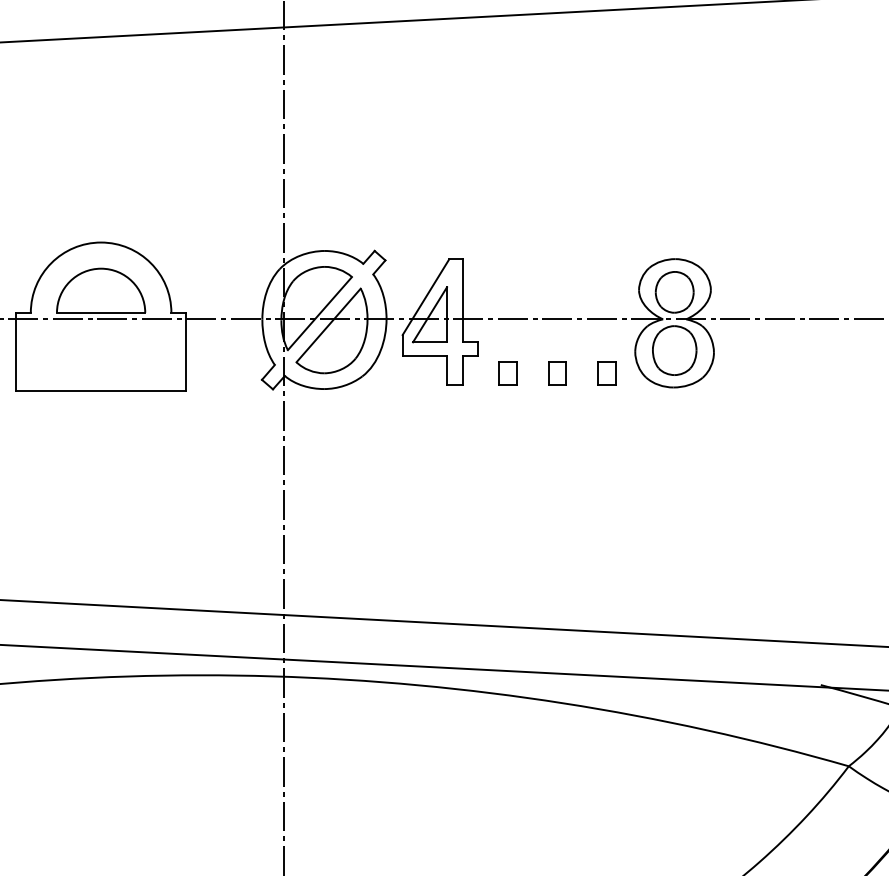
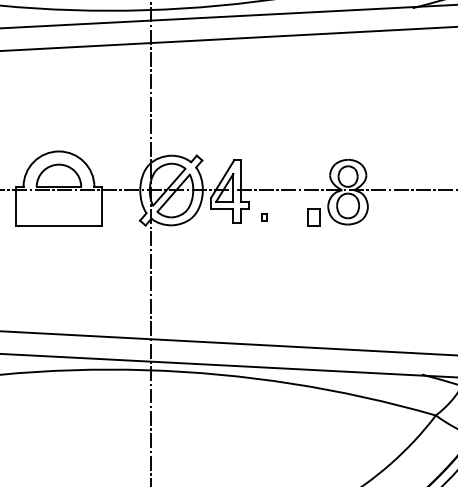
part: (508, 371) -> (264, 216), size x0.6
part: (558, 371) -> (289, 216), removed
part: (606, 371) -> (313, 216), size x1.4

